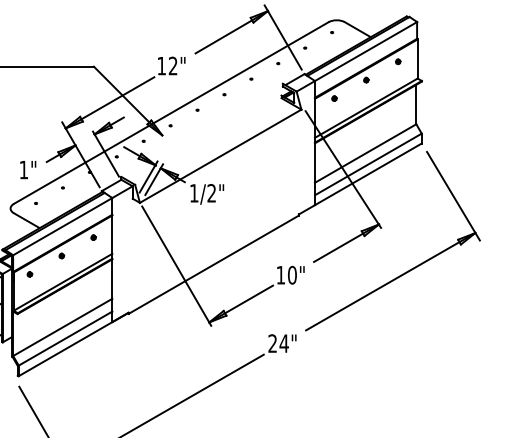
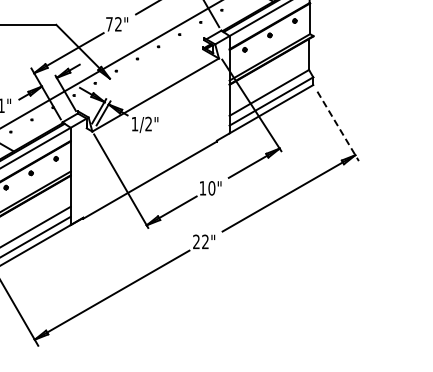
text: (161, 66) -> (109, 24), 12" -> 72"
line: (453, 196) -> (338, 126), solid -> dashed
text: (284, 343) -> (205, 241), 24" -> 22"

